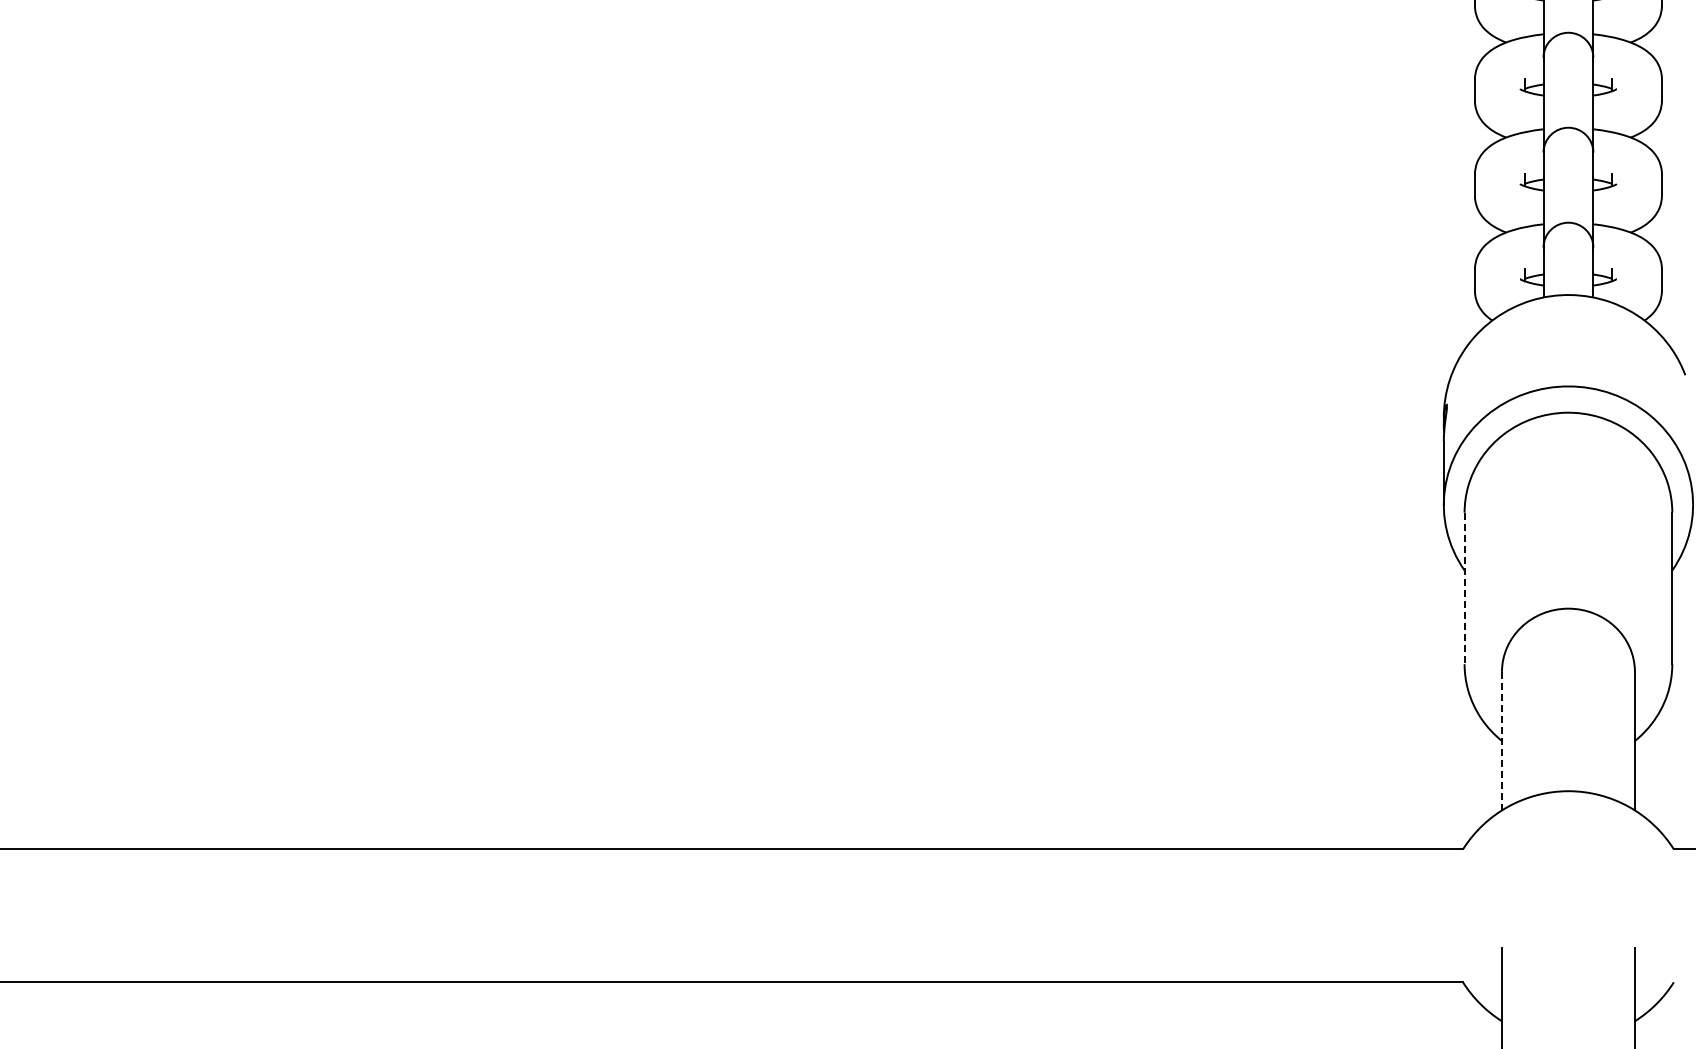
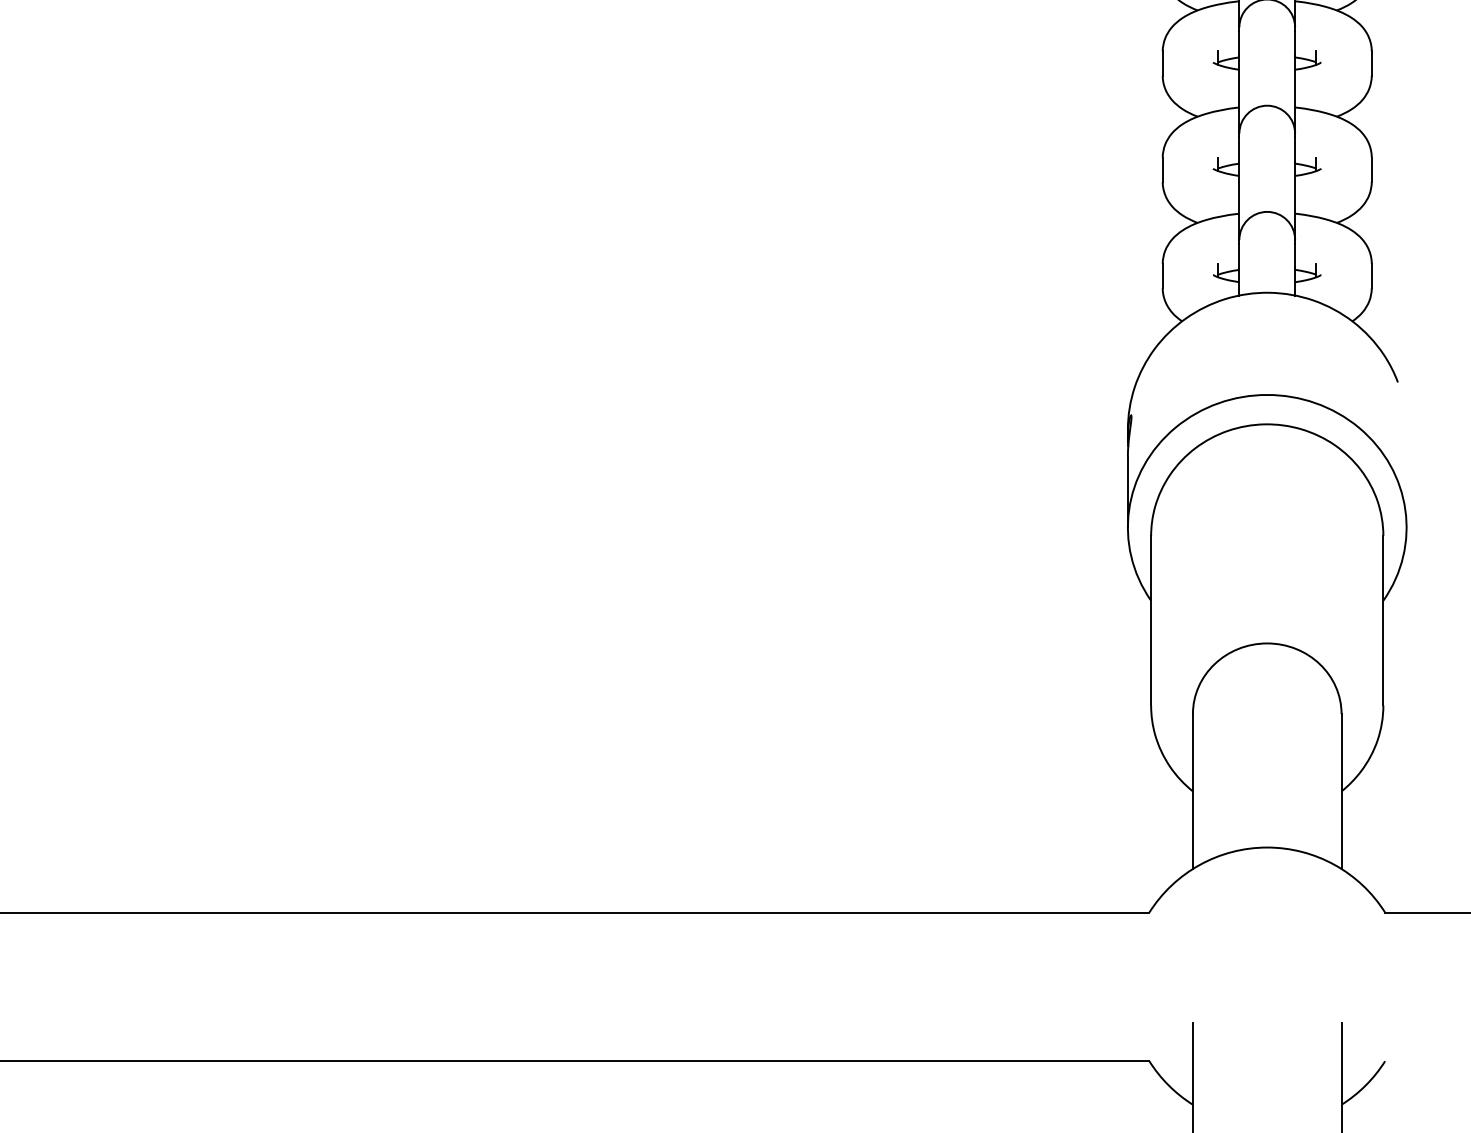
line: (1464, 588) -> (1151, 620), dashed -> solid
line: (1501, 741) -> (1192, 791), dashed -> solid

